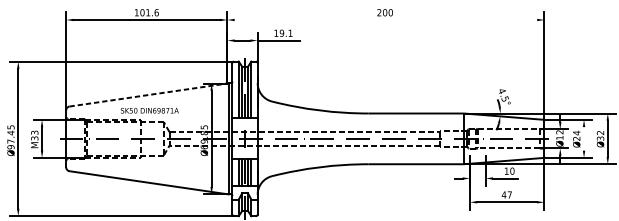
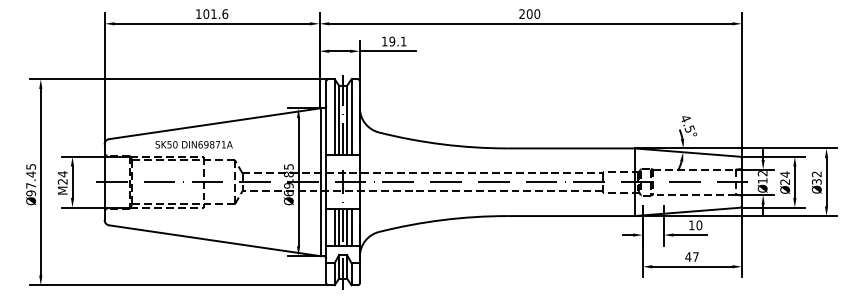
line: (385, 19) -> (530, 23), added
line: (149, 94) -> (215, 123), dashed -> solid
text: (149, 110) -> (193, 144), moved
text: (34, 135) -> (62, 177), M33 -> M24
line: (583, 138) -> (794, 181), added

